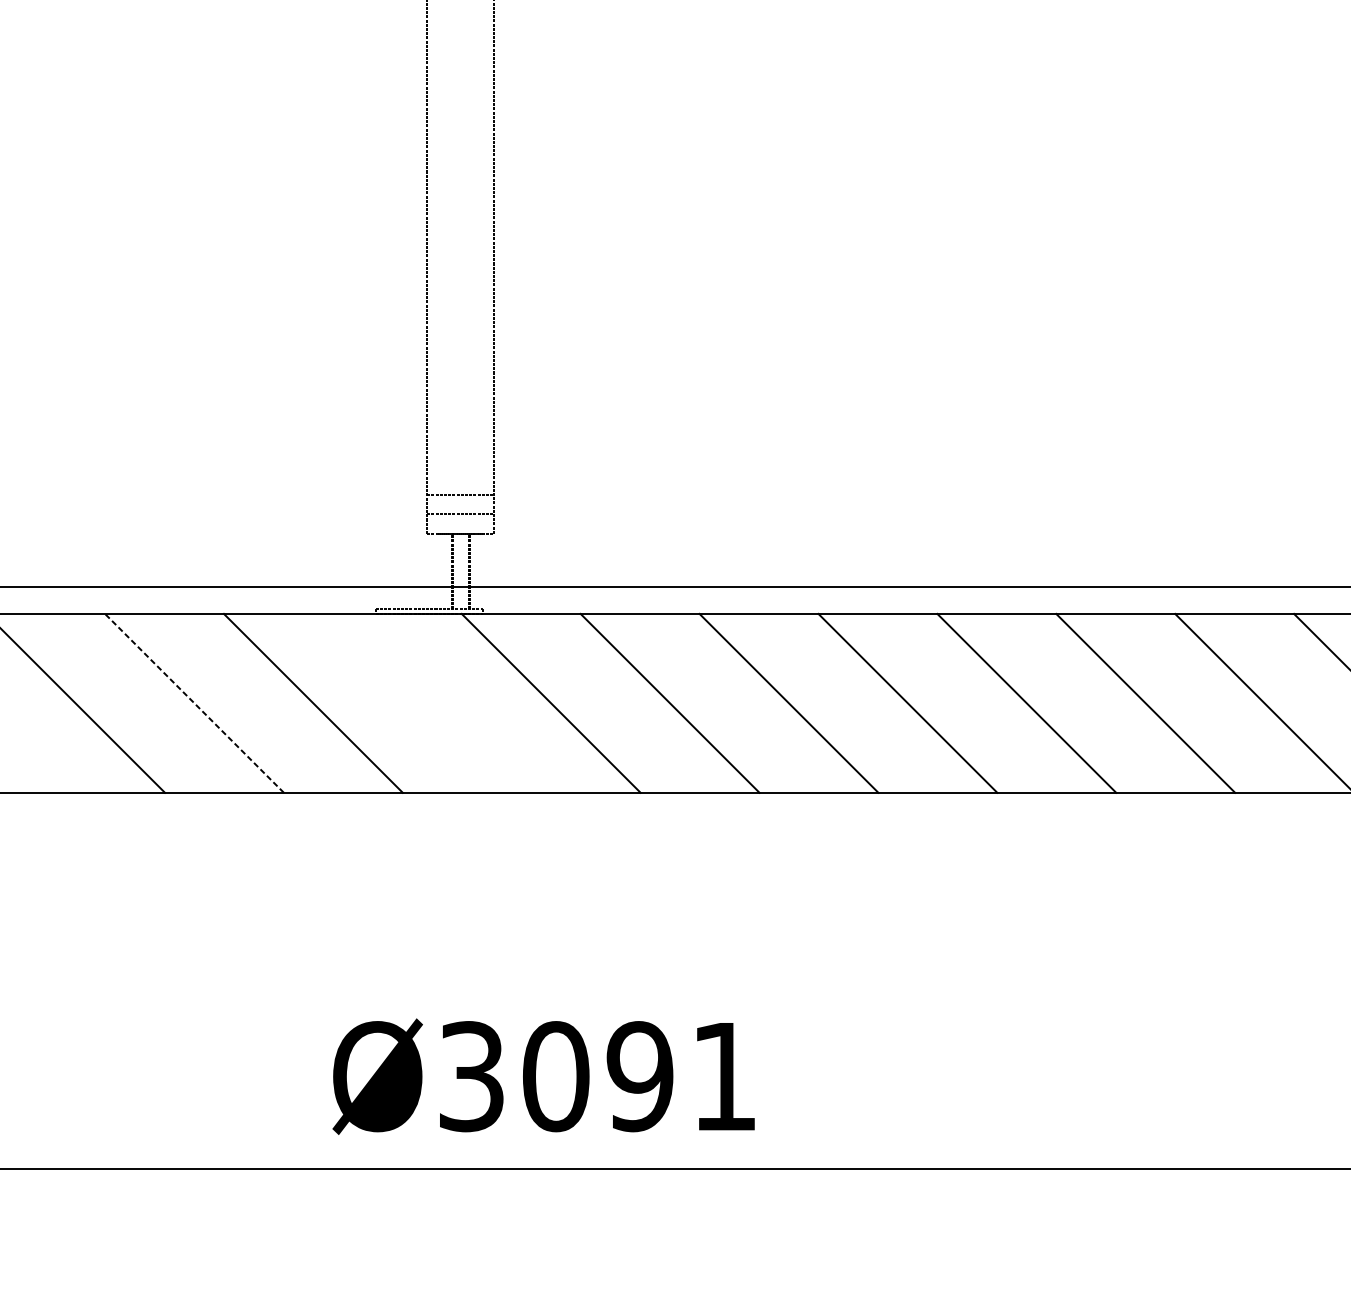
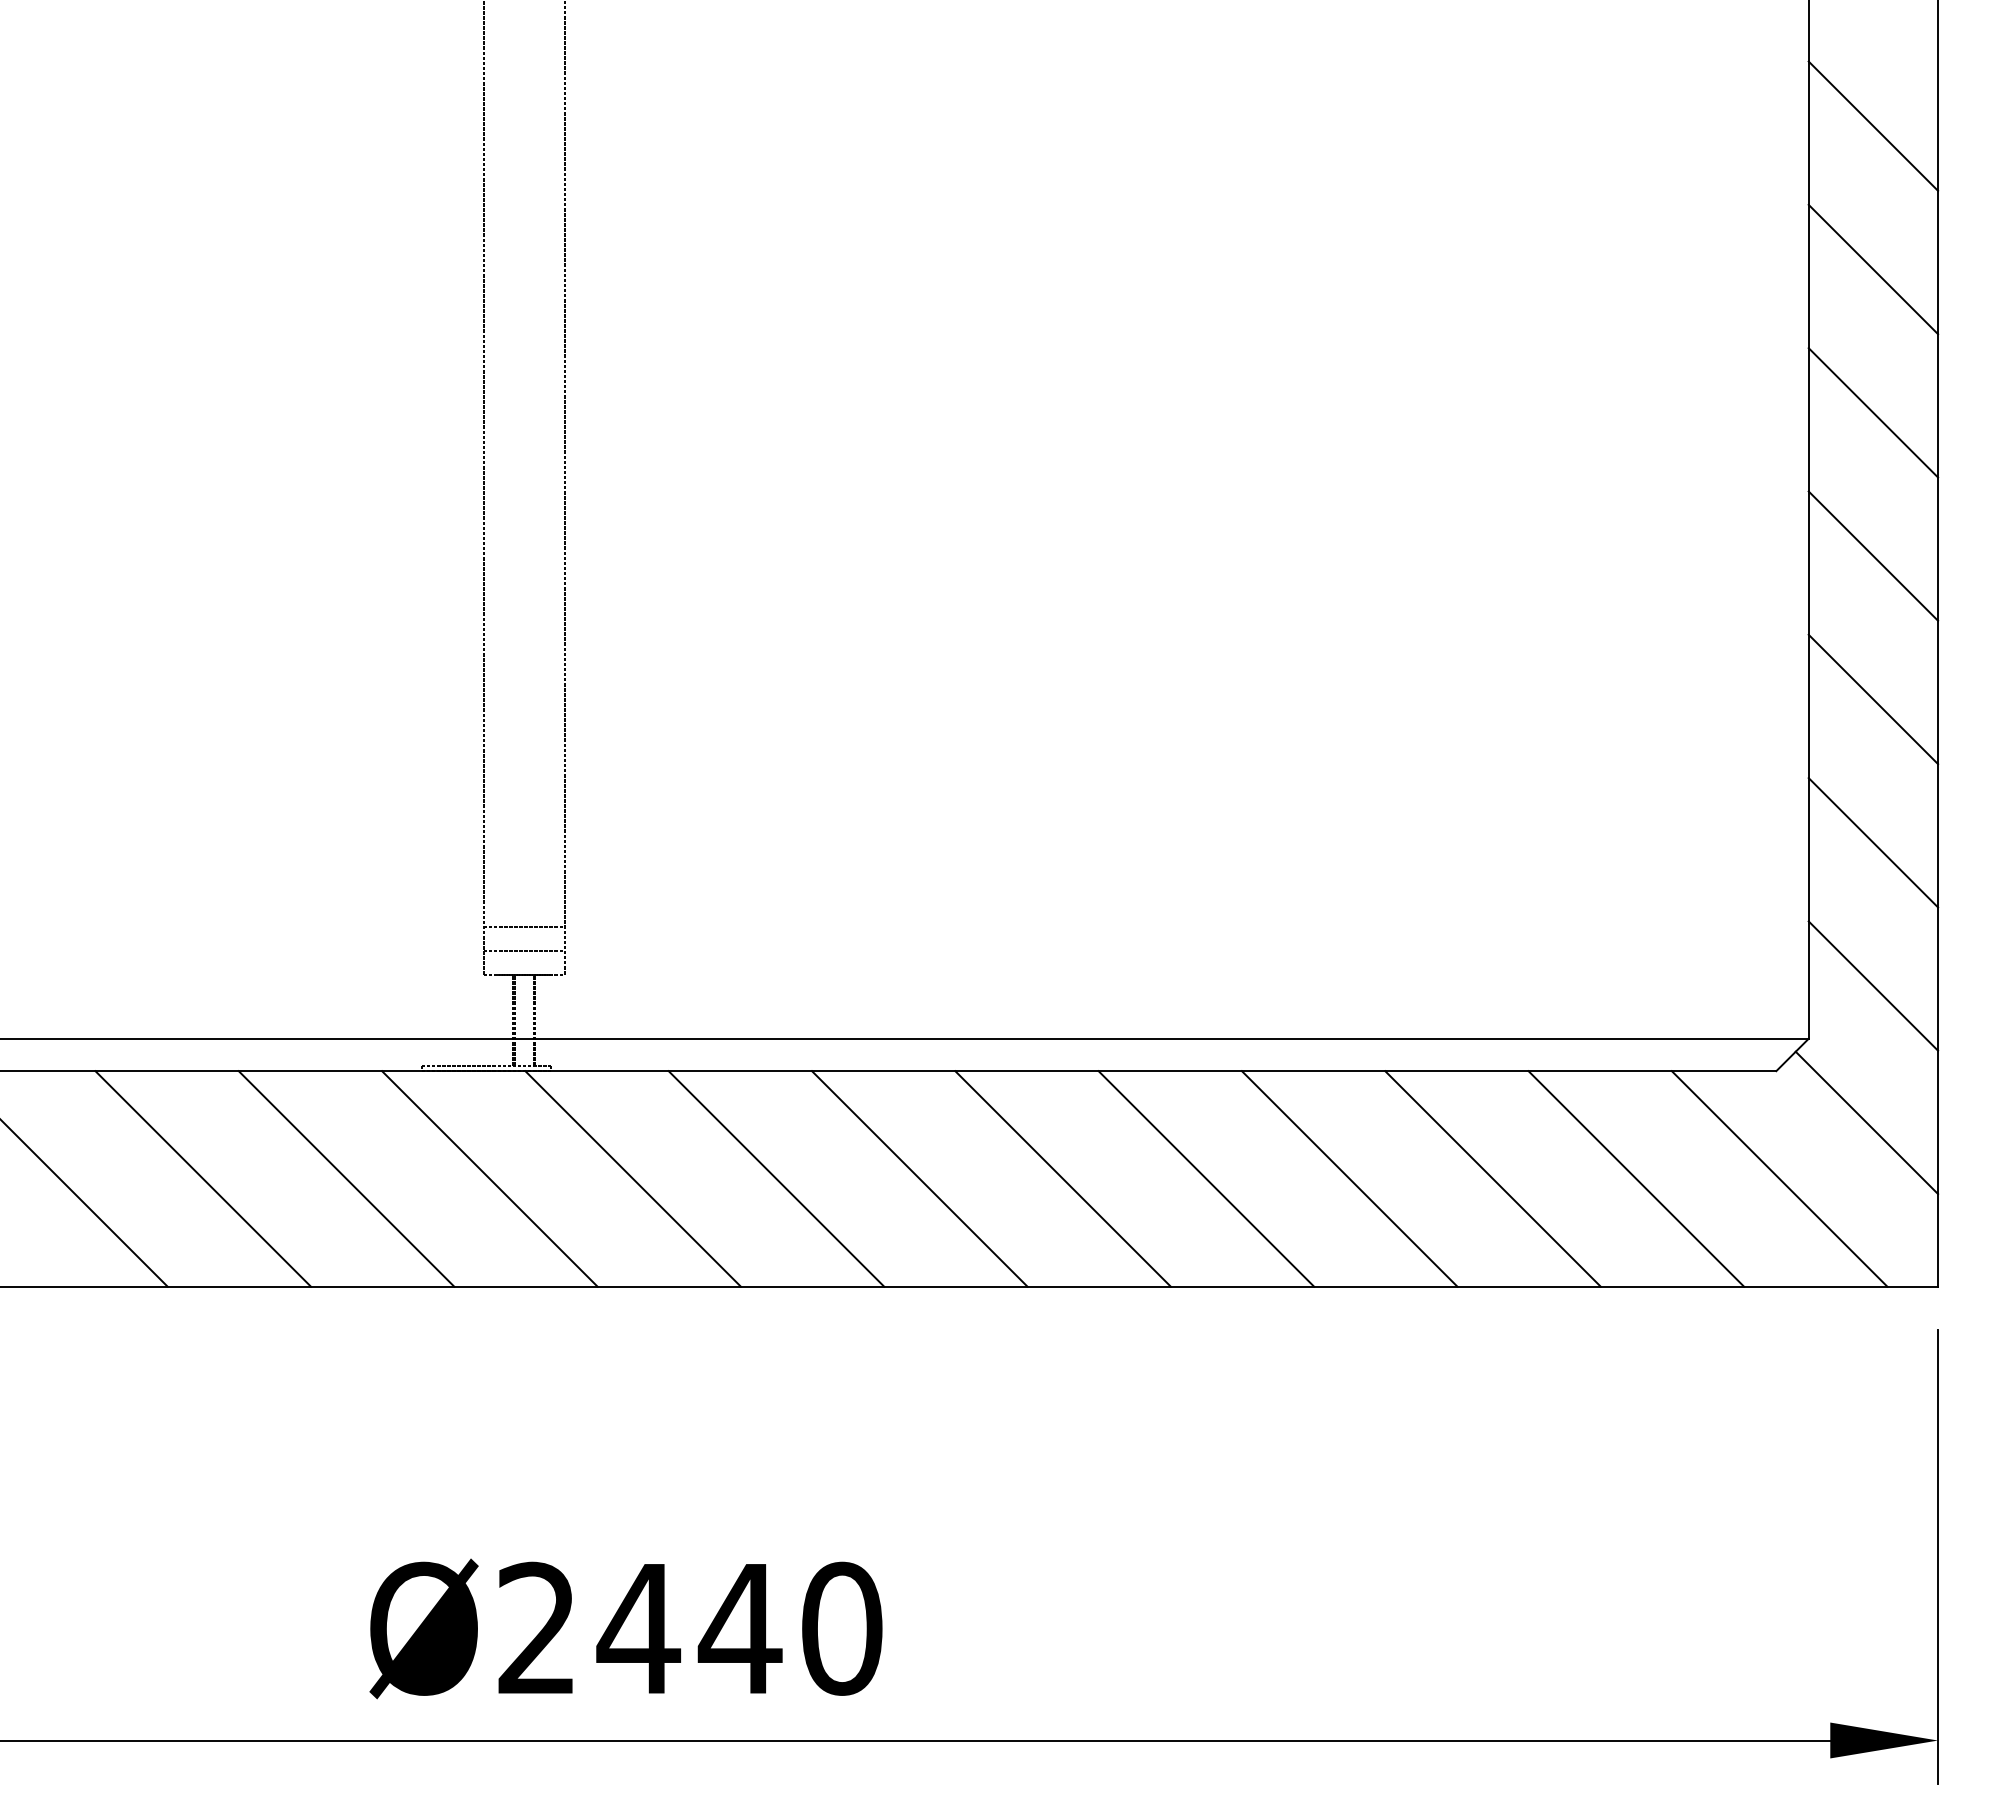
line: (193, 703) -> (202, 1178), dashed -> solid
line: (432, 703) -> (489, 1178), added
text: (598, 1076) -> (690, 1628), Ø3091 -> Ø2440

